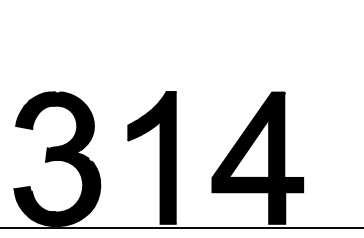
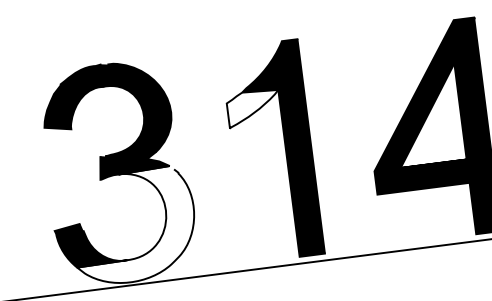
fill: (144, 130) -> (254, 108), removed
fill: (62, 192) -> (133, 226), removed

